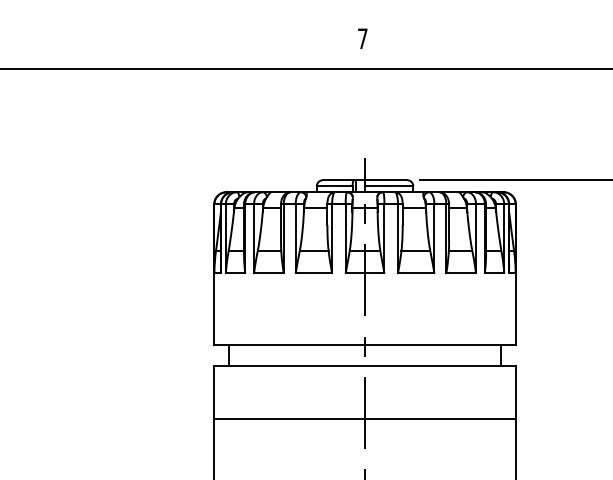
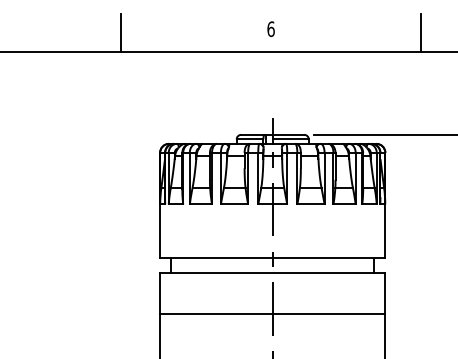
text: (362, 38) -> (270, 28), 7 -> 6
line: (161, 43) -> (120, 32), added
line: (564, 43) -> (421, 32), added

